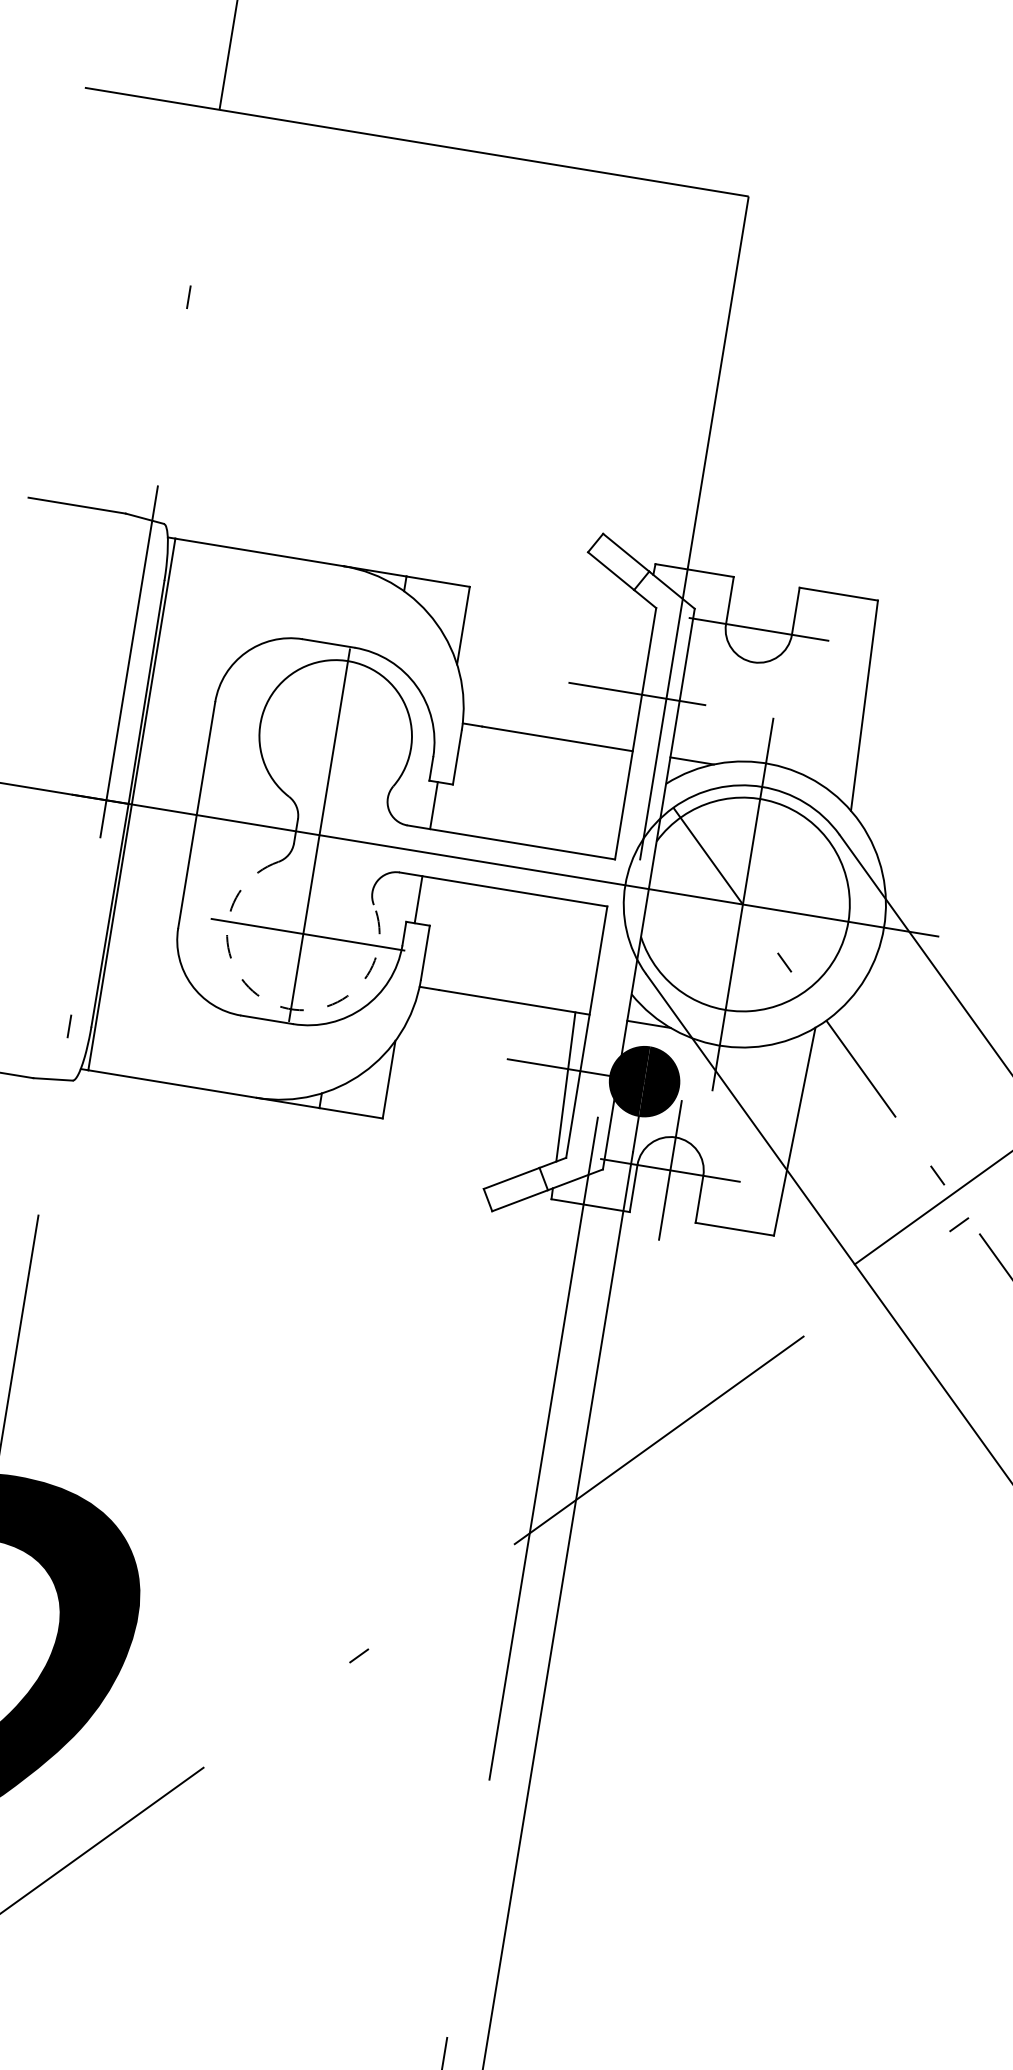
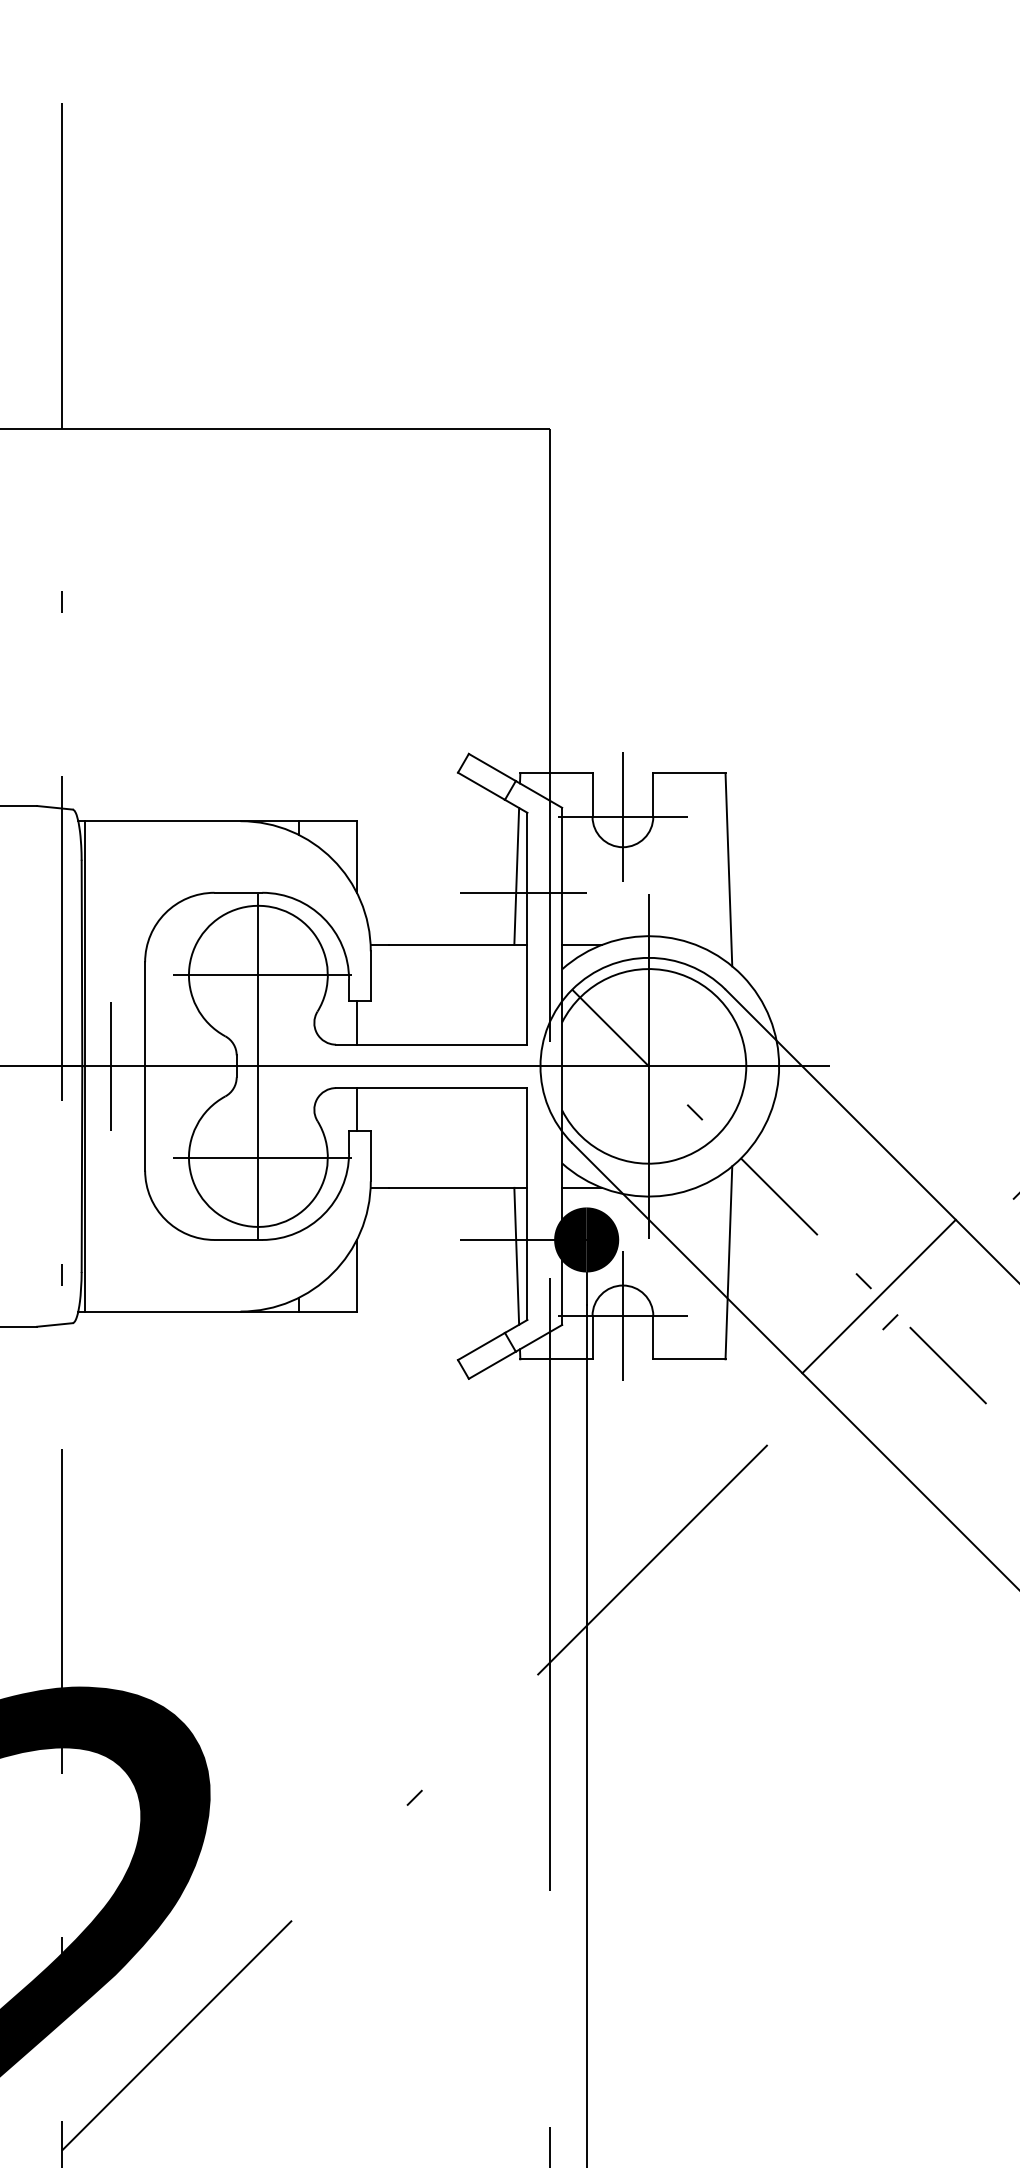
line: (758, 628) -> (622, 816), added
line: (633, 675) -> (516, 876), added
line: (340, 737) -> (262, 975), added
line: (159, 809) -> (110, 1066), added
arc: (272, 1003) -> (240, 1224), dashed -> solid

